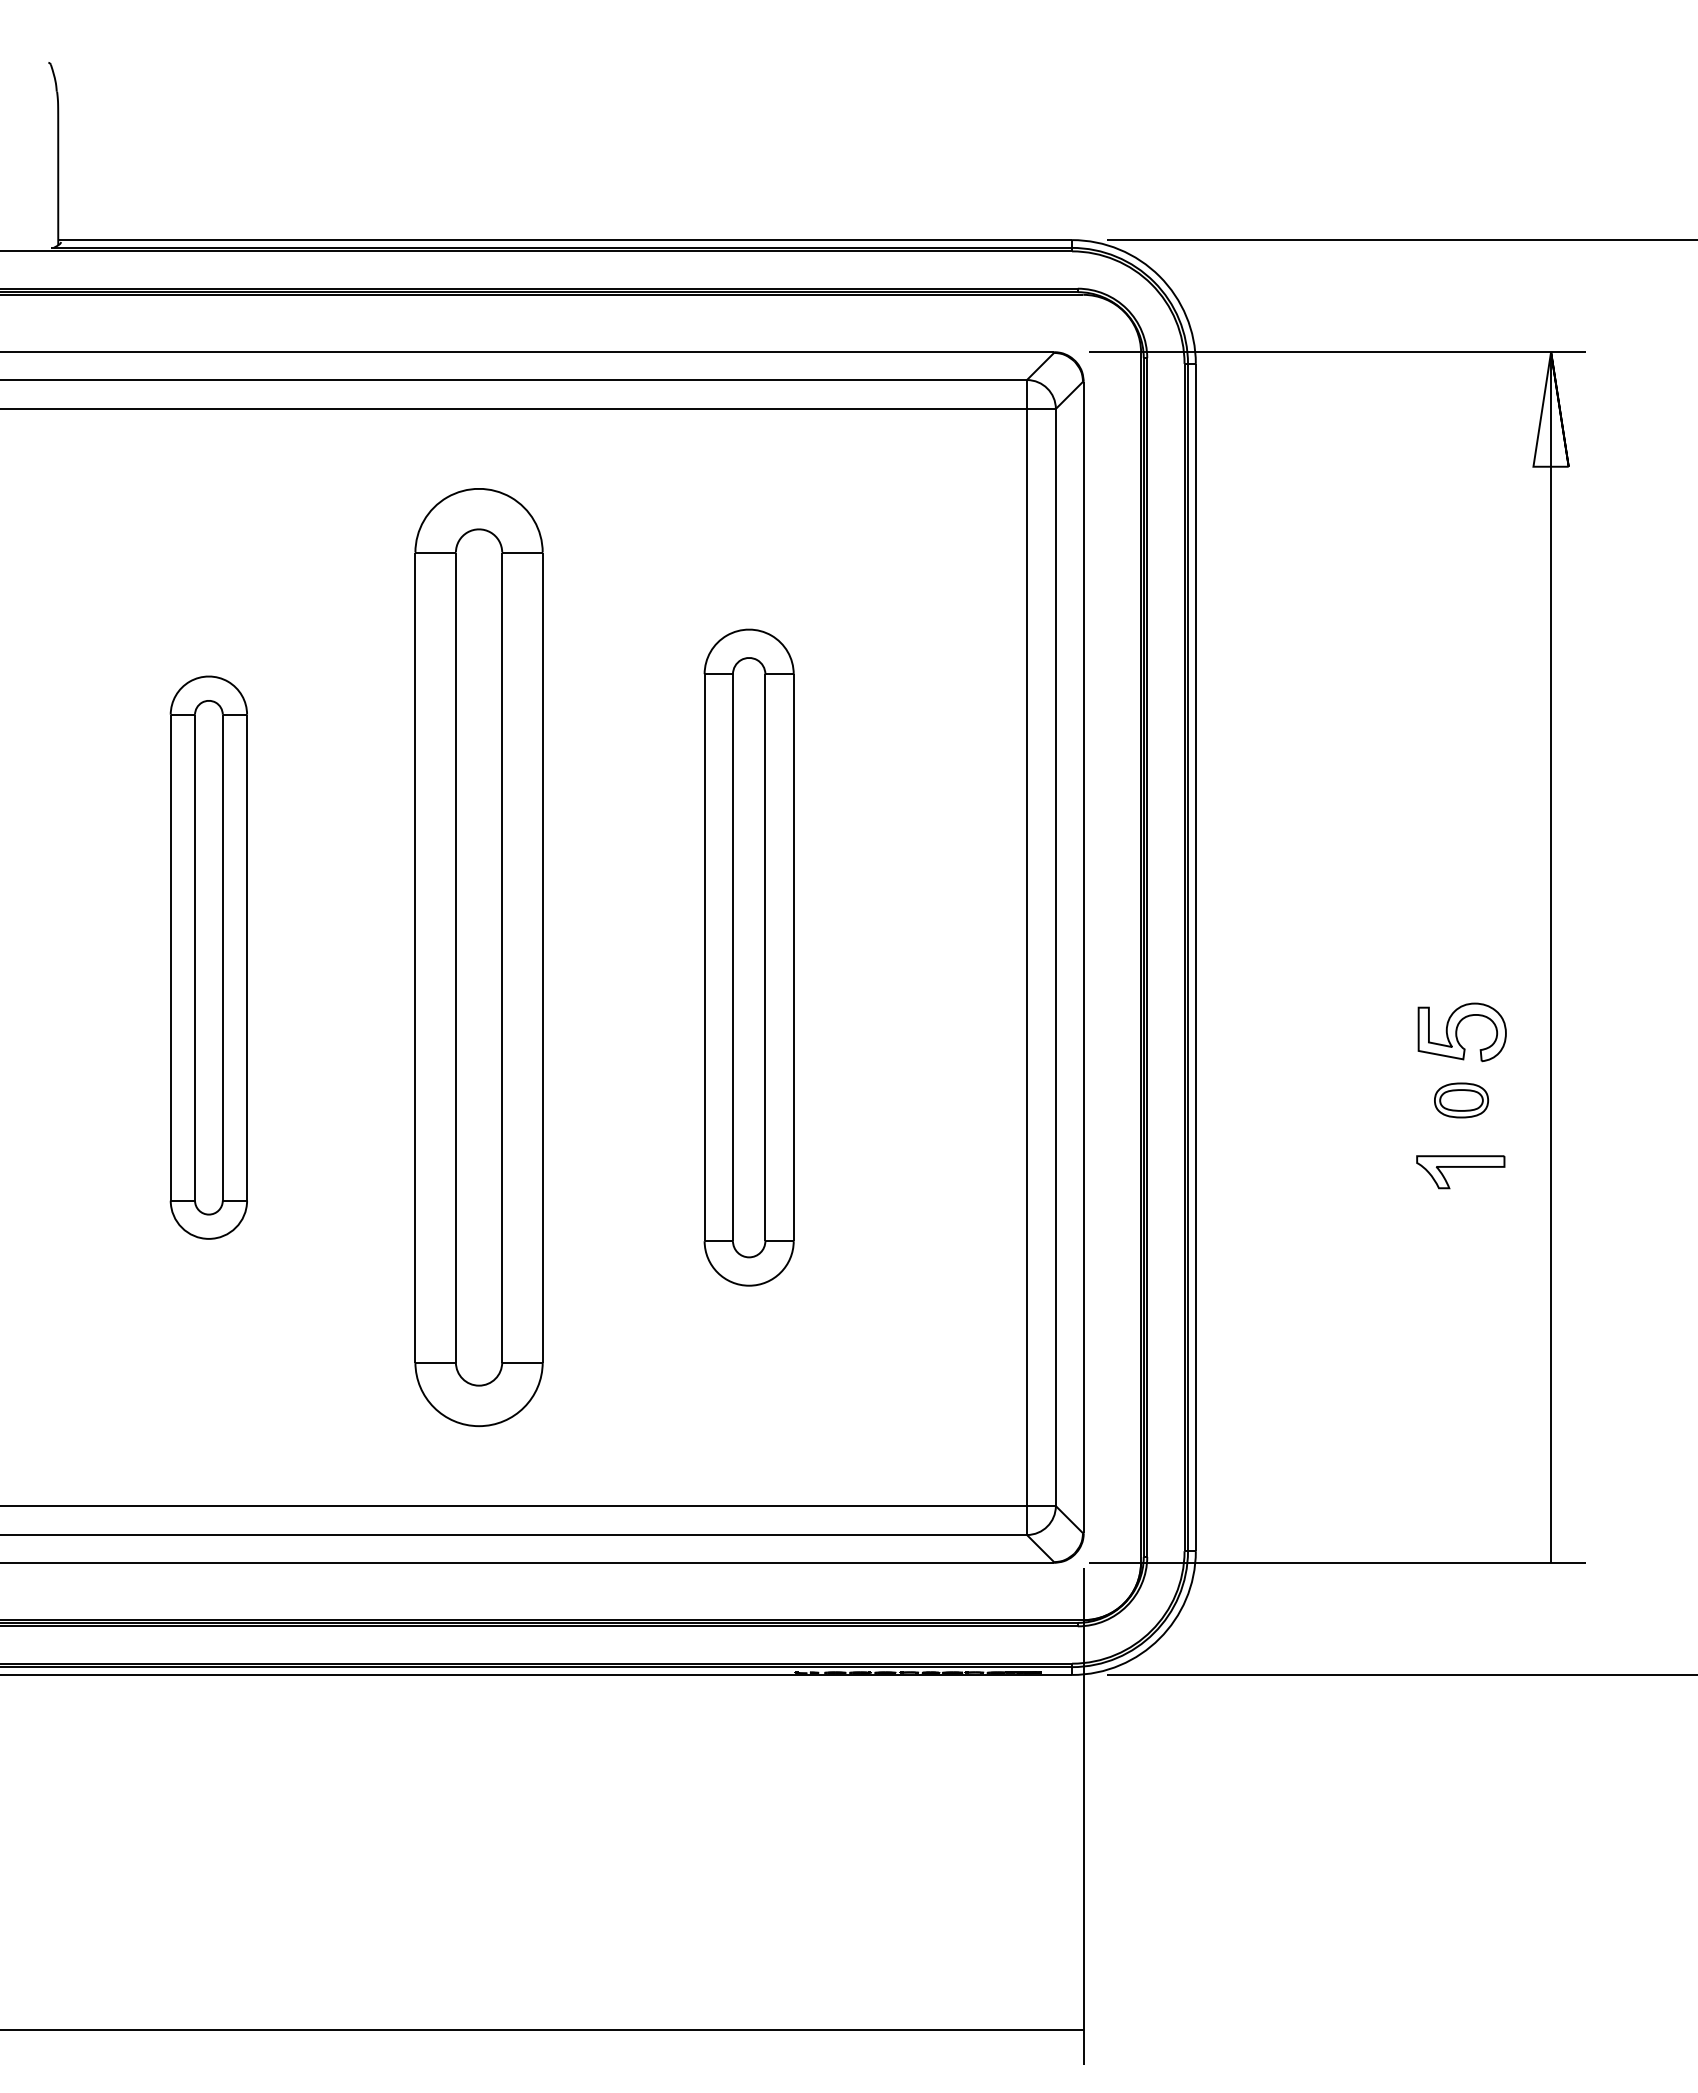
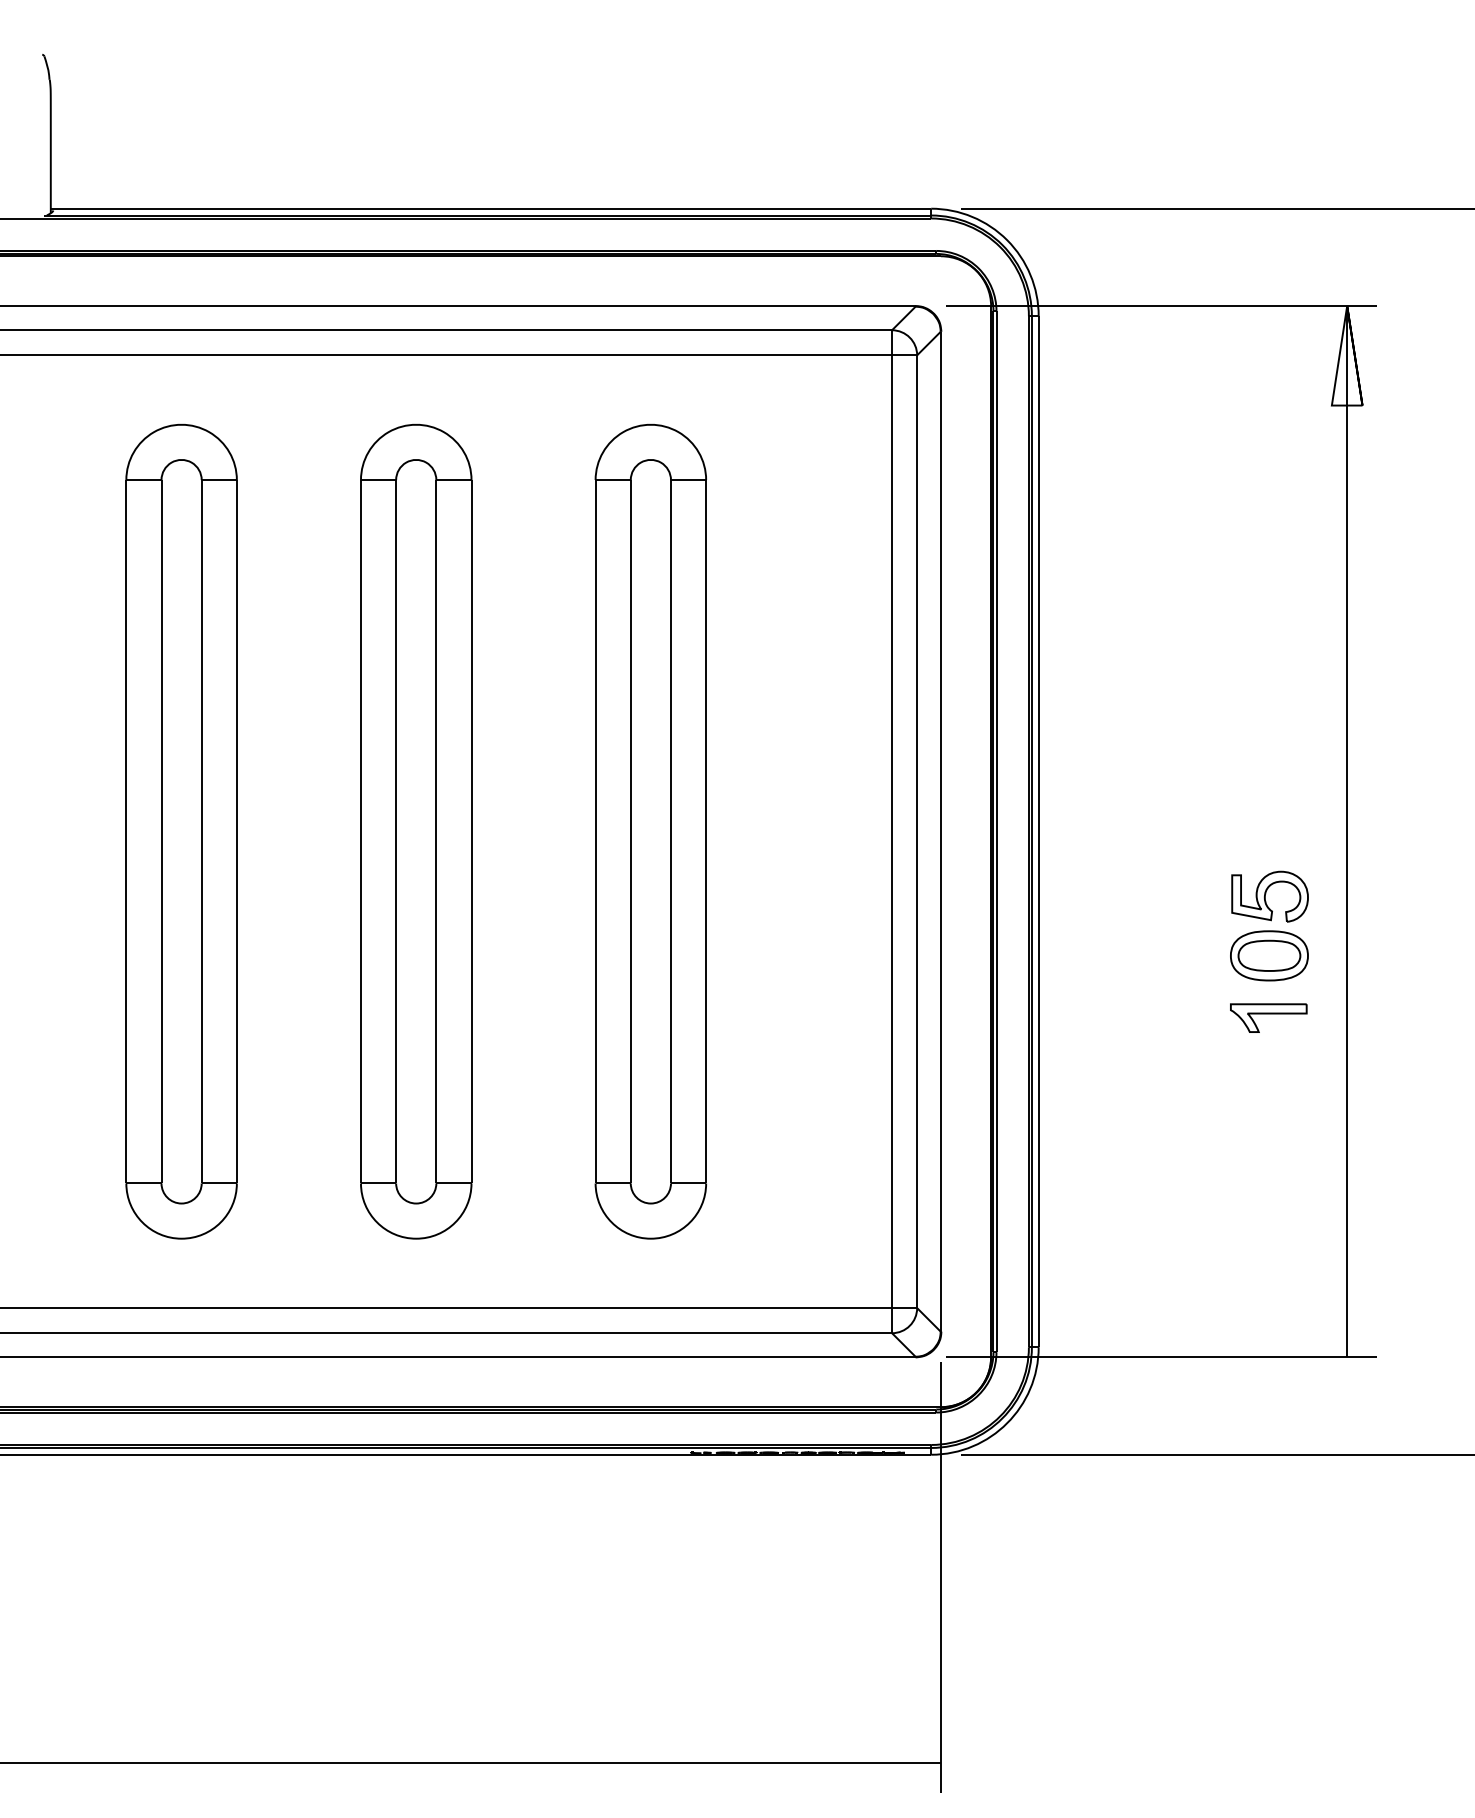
part: (208, 957) -> (181, 831), size x1.67
part: (748, 957) -> (650, 831), size x1.43
part: (1461, 1100) -> (1269, 955), size x1.67

